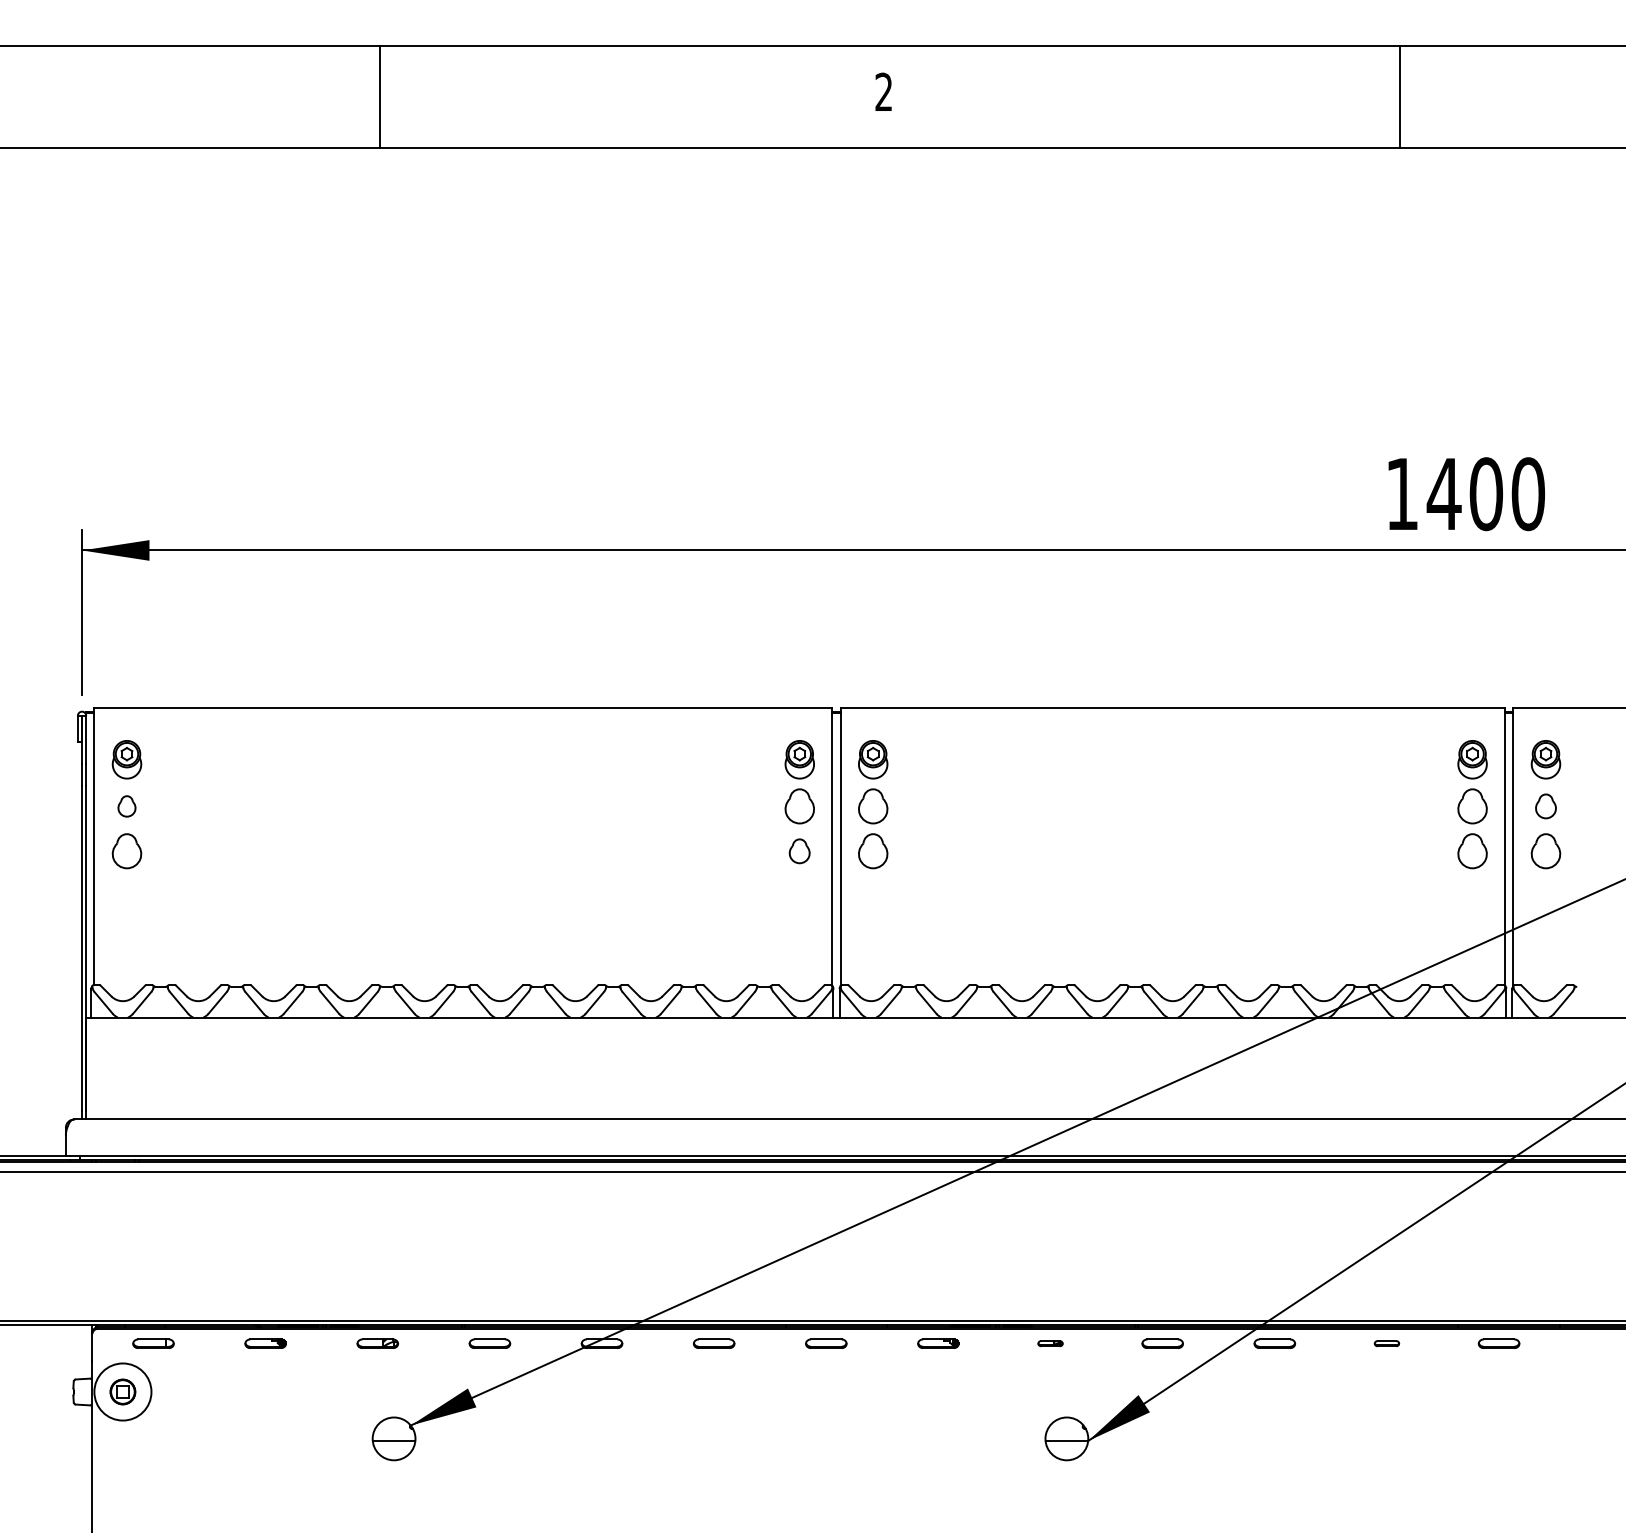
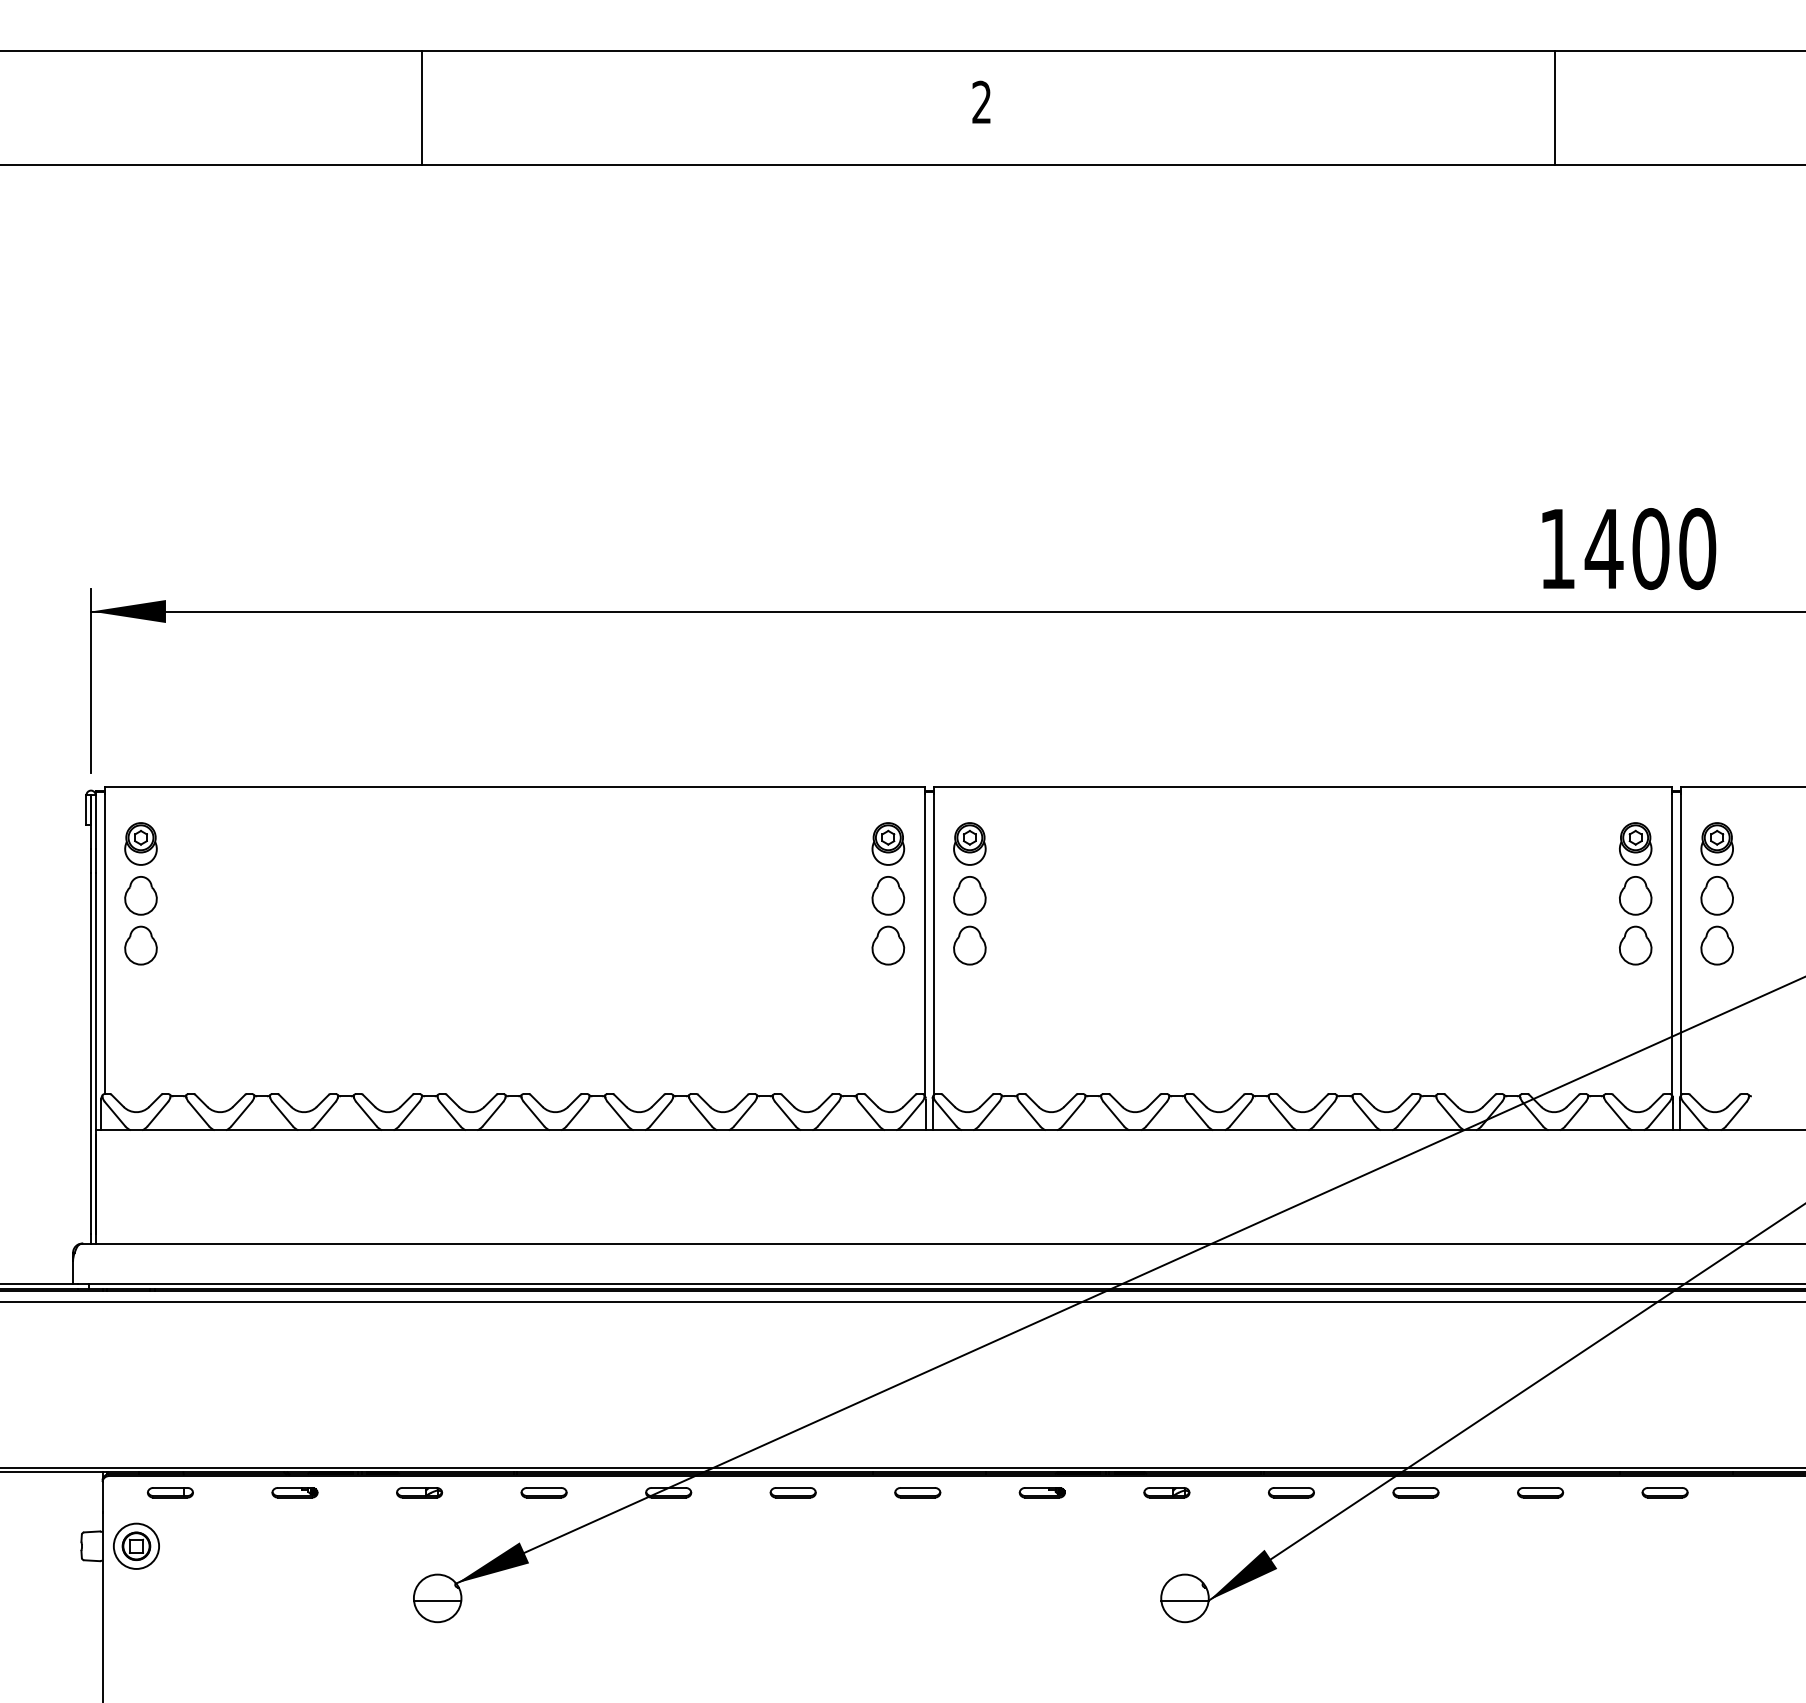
part: (126, 806) -> (140, 895), size x1.67
part: (1545, 806) -> (1716, 895), size x1.43
part: (799, 851) -> (888, 945), size x1.43
part: (1050, 1343) -> (1166, 1492), size x1.67
part: (1386, 1343) -> (1540, 1492), size x1.67
circle: (122, 1391) -> (135, 1545), size x0.71

